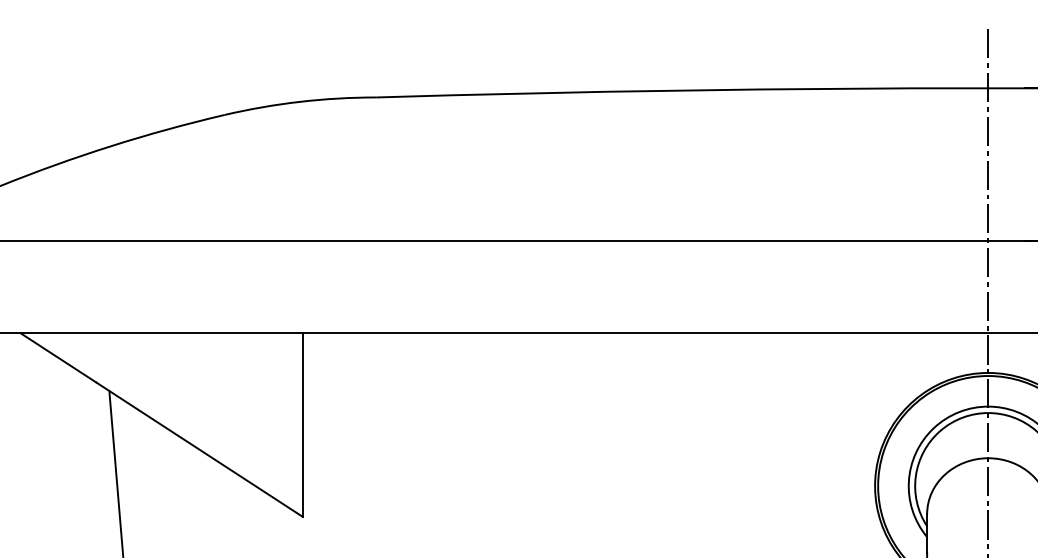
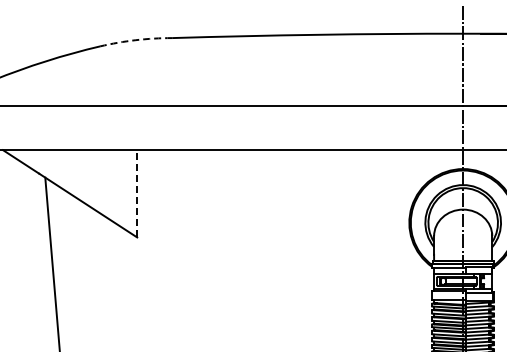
arc: (299, 102) -> (135, 40), solid -> dashed
line: (303, 424) -> (137, 193), solid -> dashed

